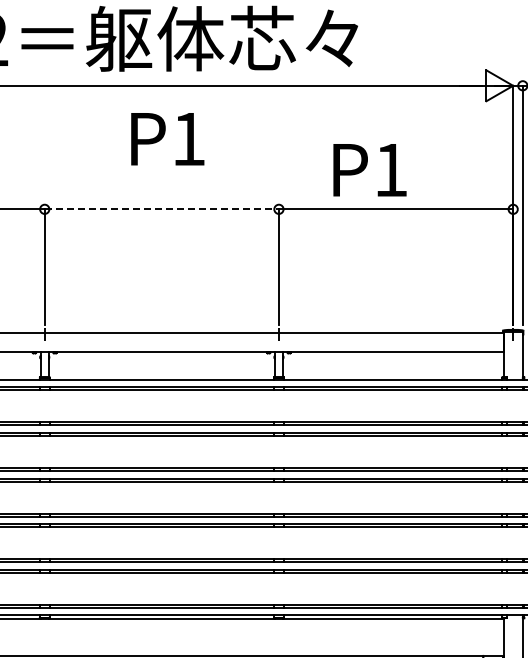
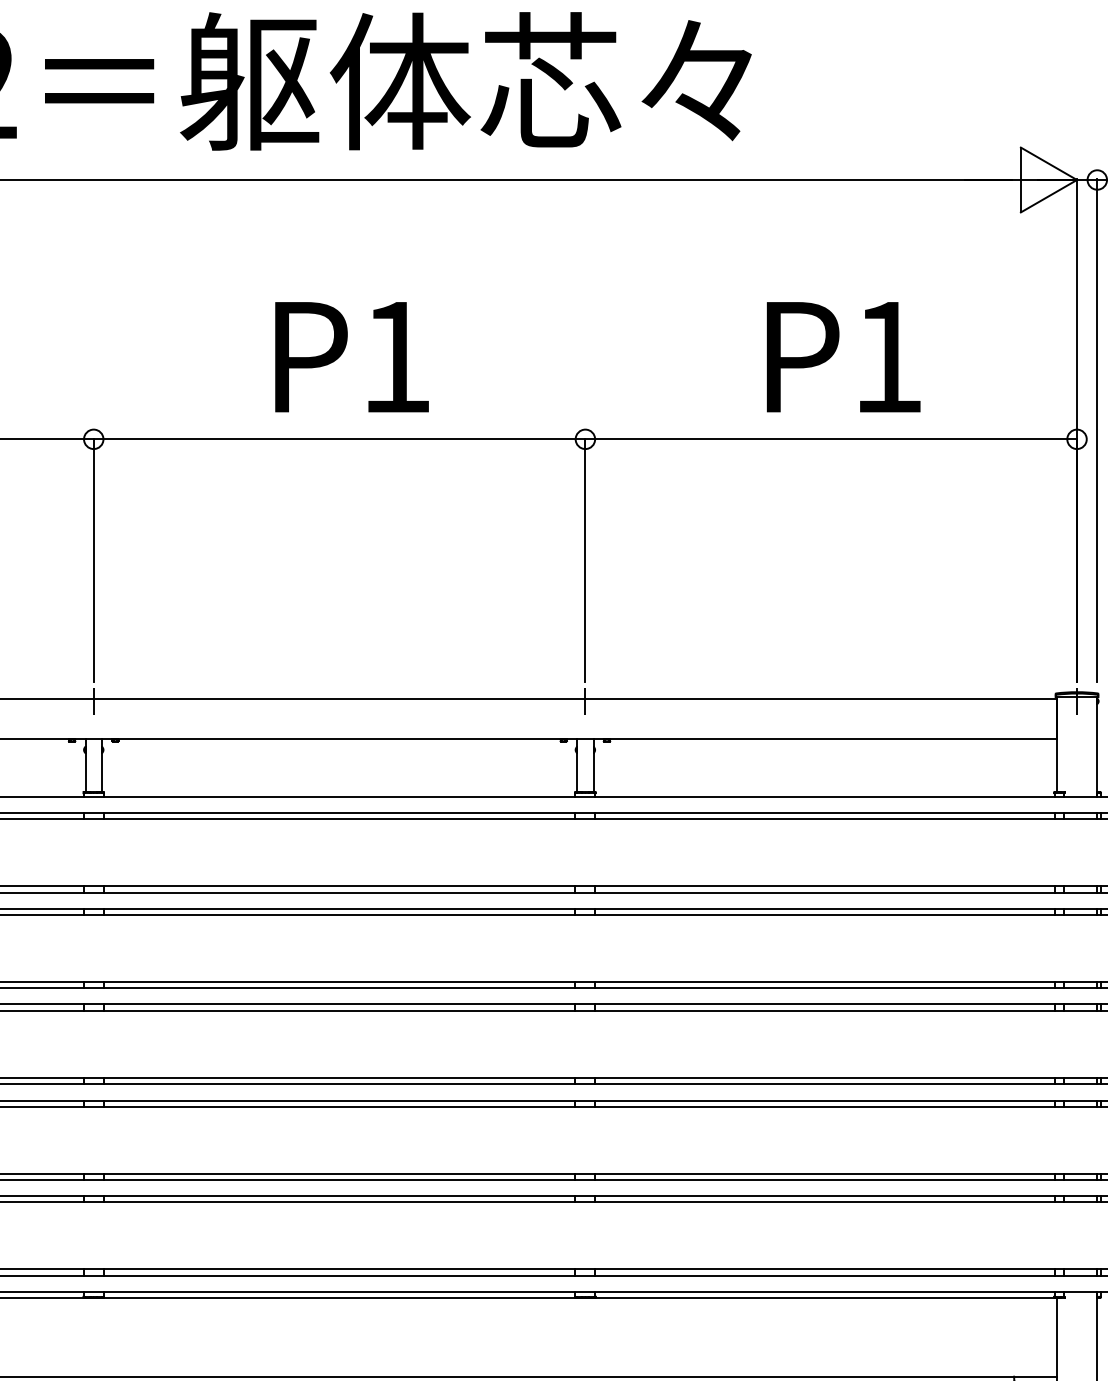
text: (167, 139) -> (351, 357), moved
text: (369, 170) -> (842, 357), moved
line: (162, 209) -> (340, 439), dashed -> solid

